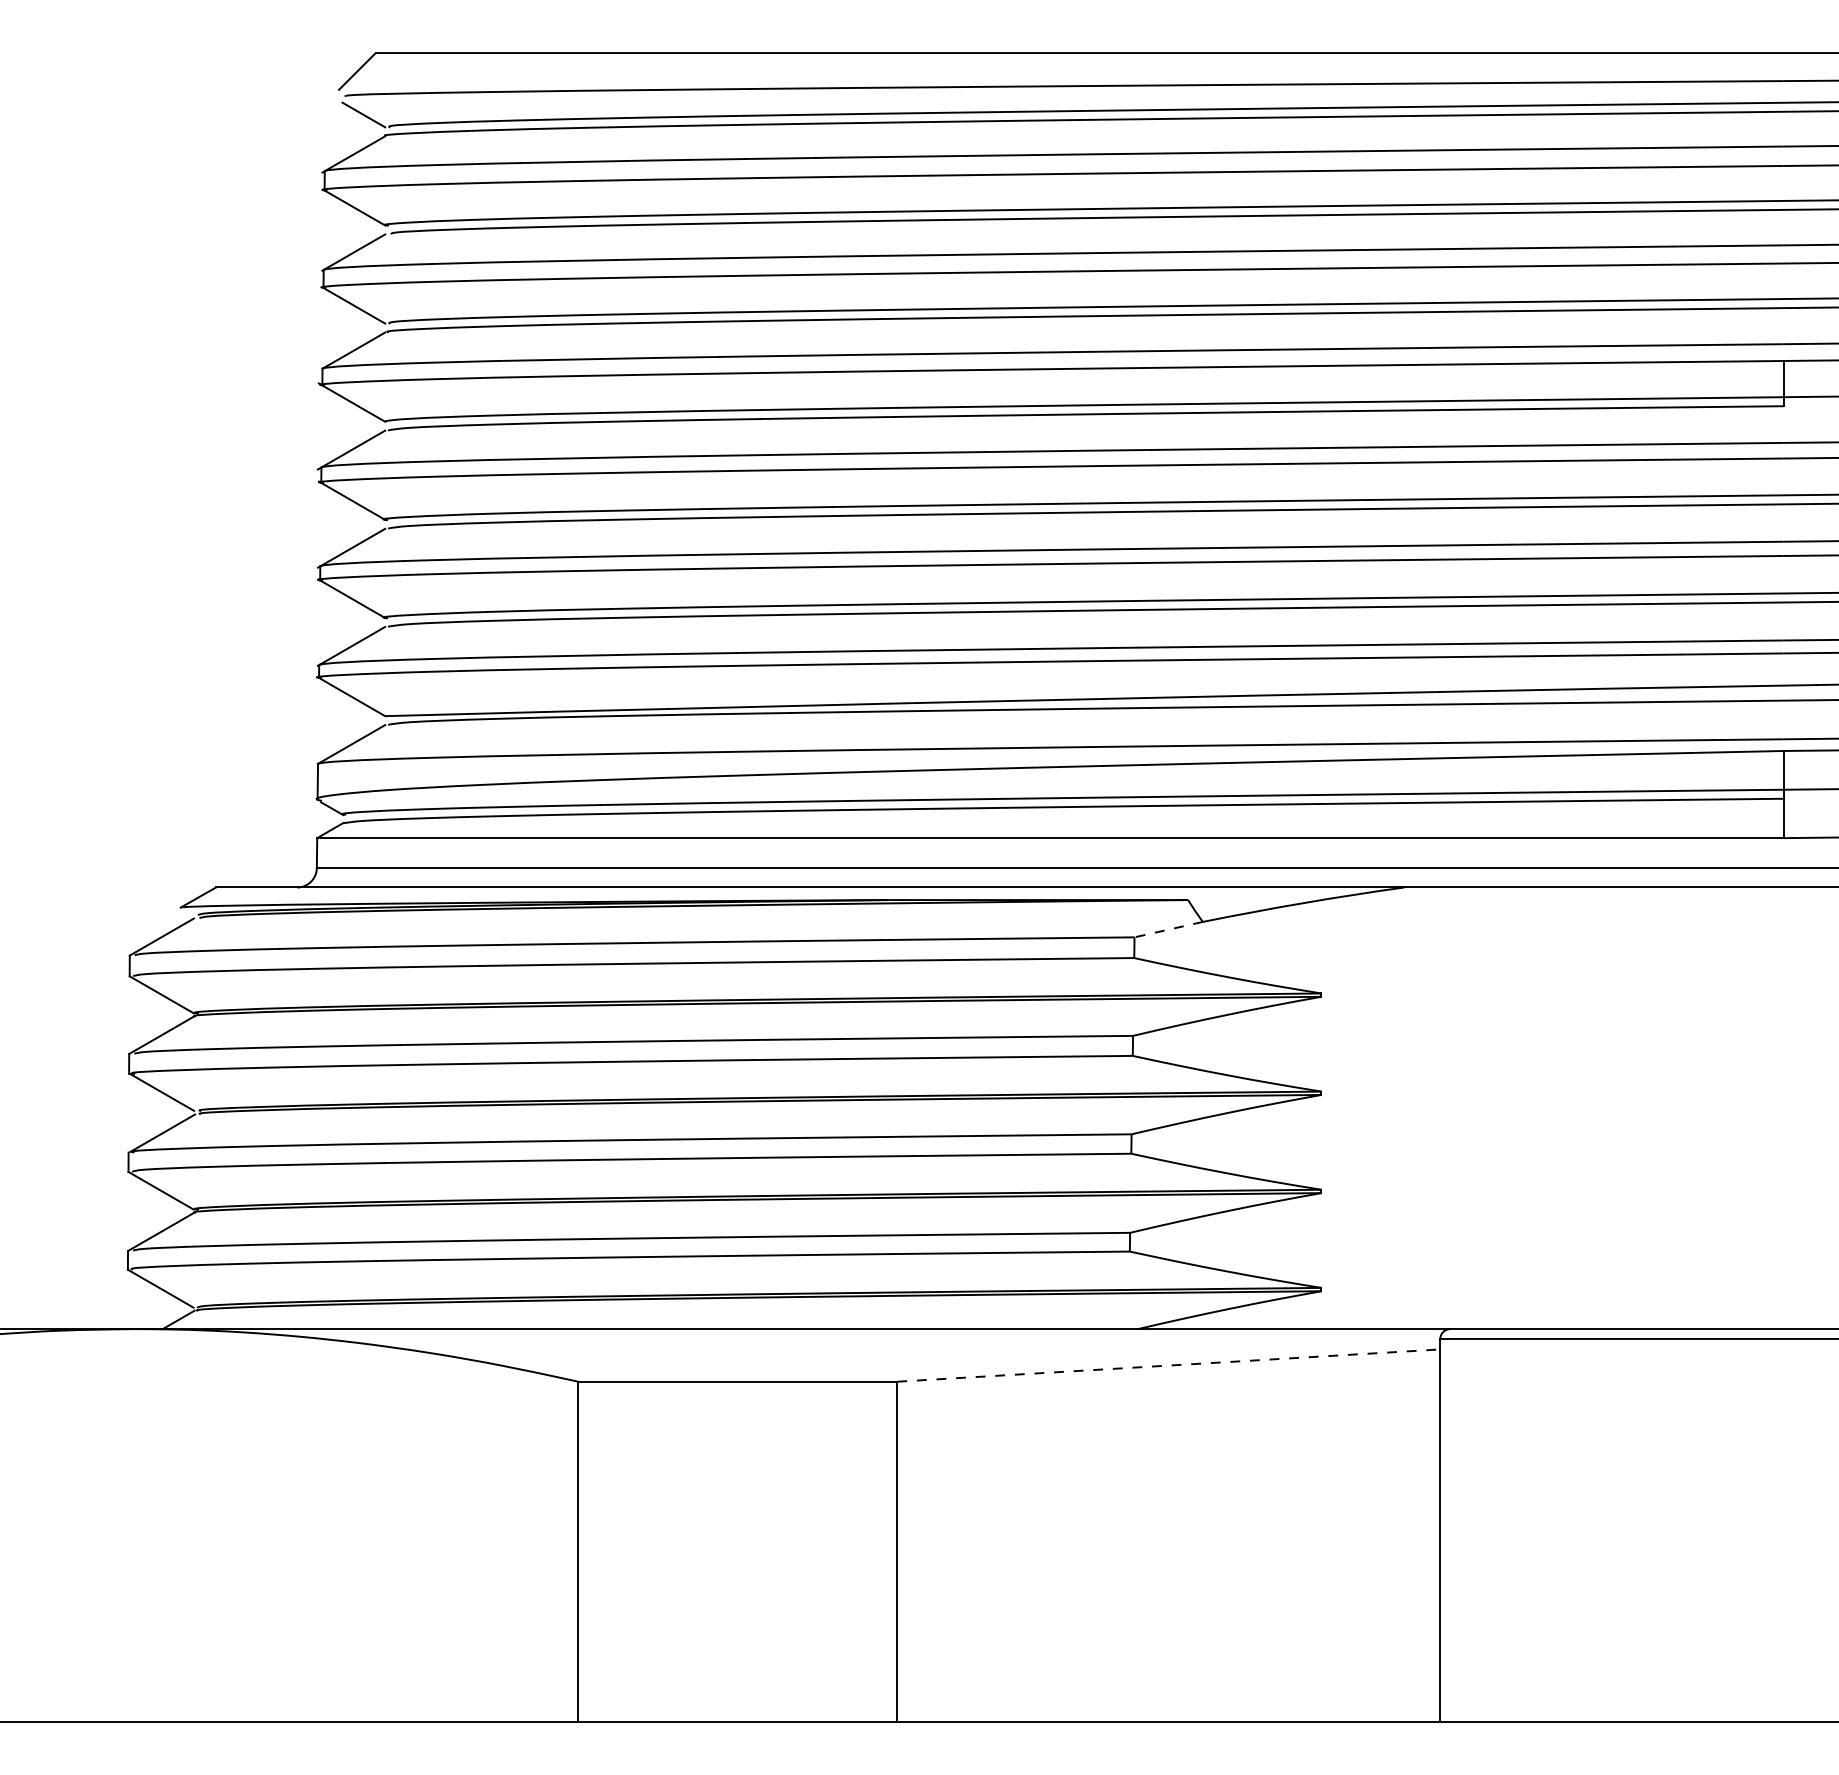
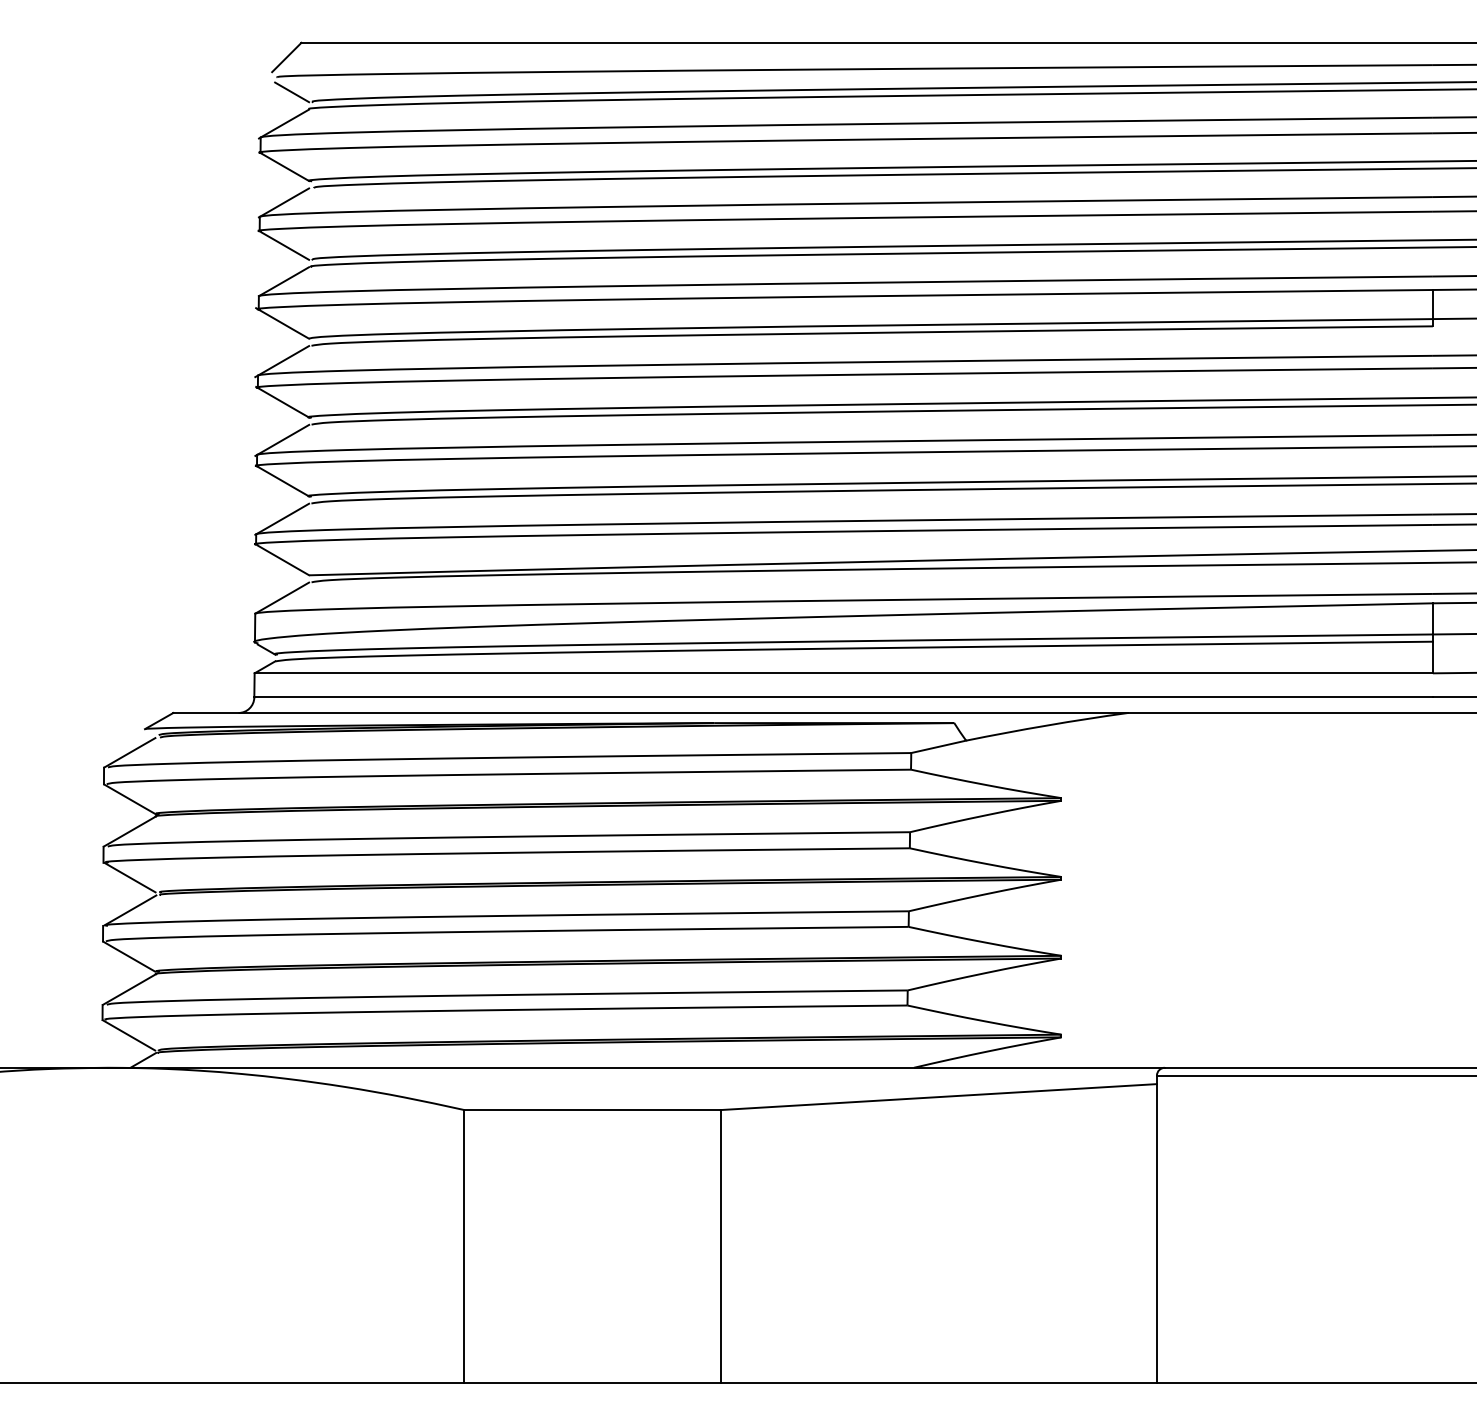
line: (1168, 929) -> (938, 746), dashed -> solid
line: (1168, 1365) -> (938, 1097), dashed -> solid

